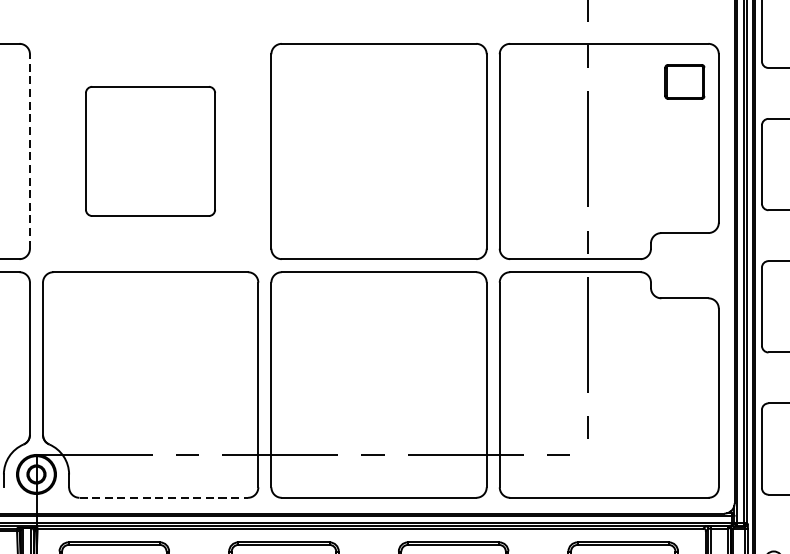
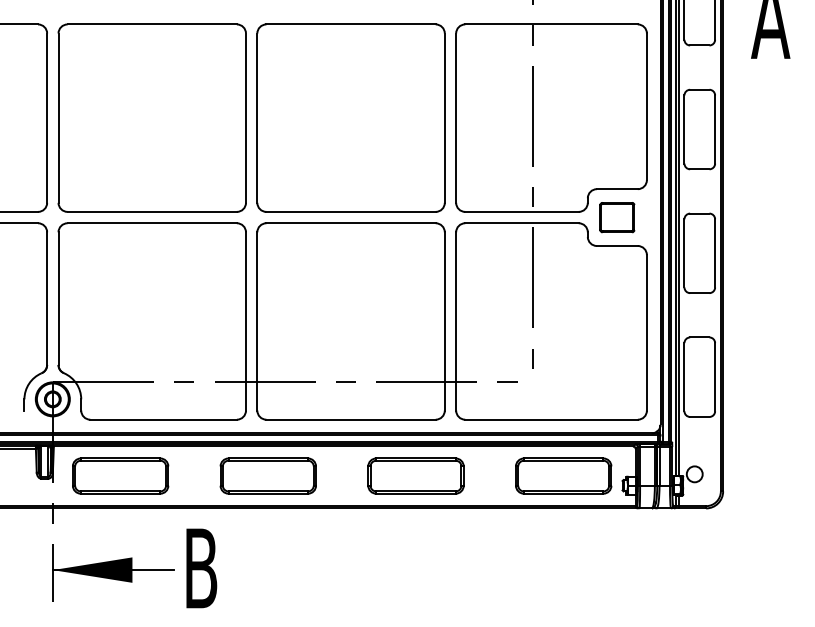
part: (685, 81) -> (617, 217), moved
part: (149, 150) -> (151, 117), size x1.67
line: (30, 151) -> (47, 118), dashed -> solid
line: (164, 497) -> (164, 419), dashed -> solid

